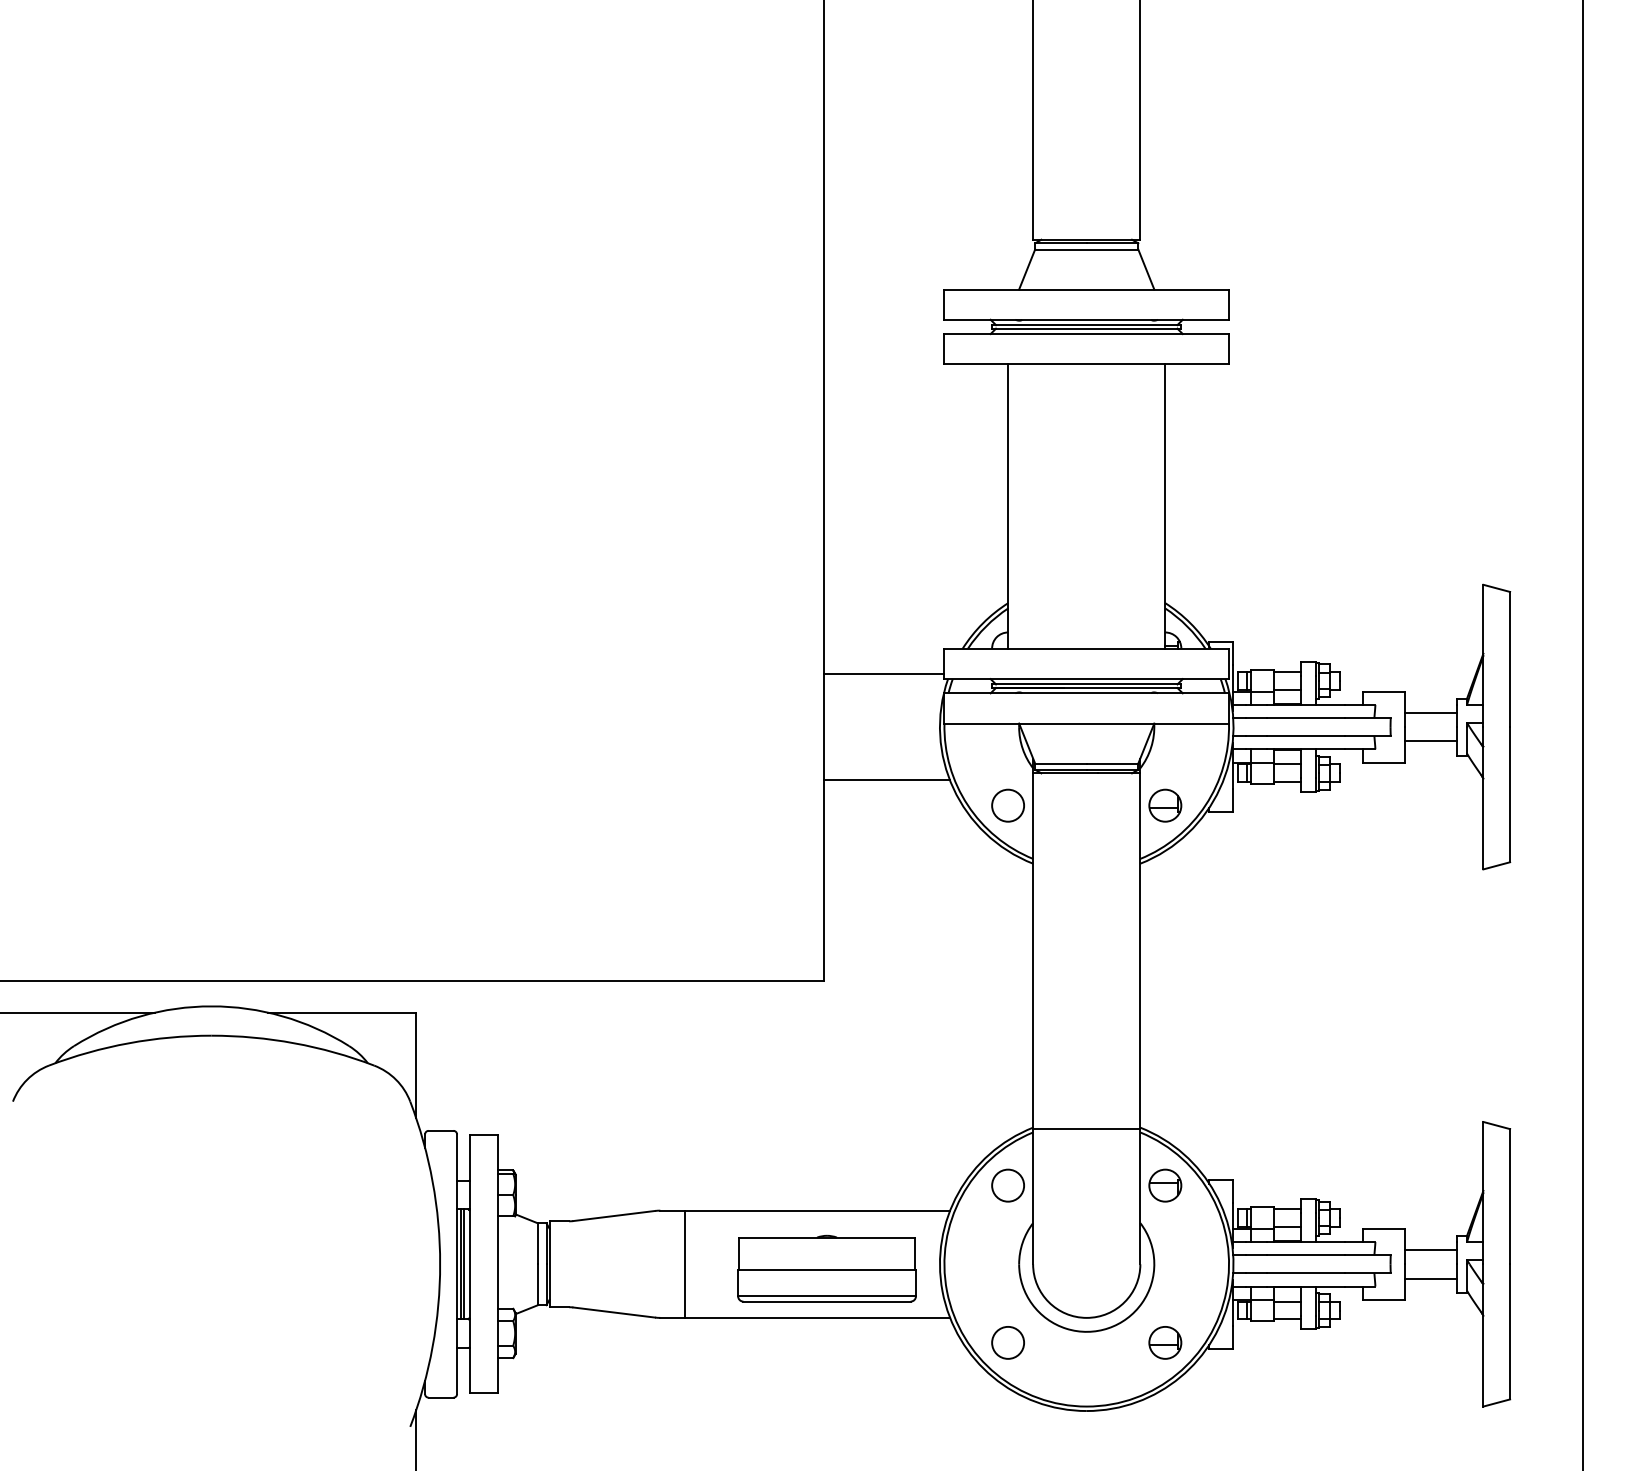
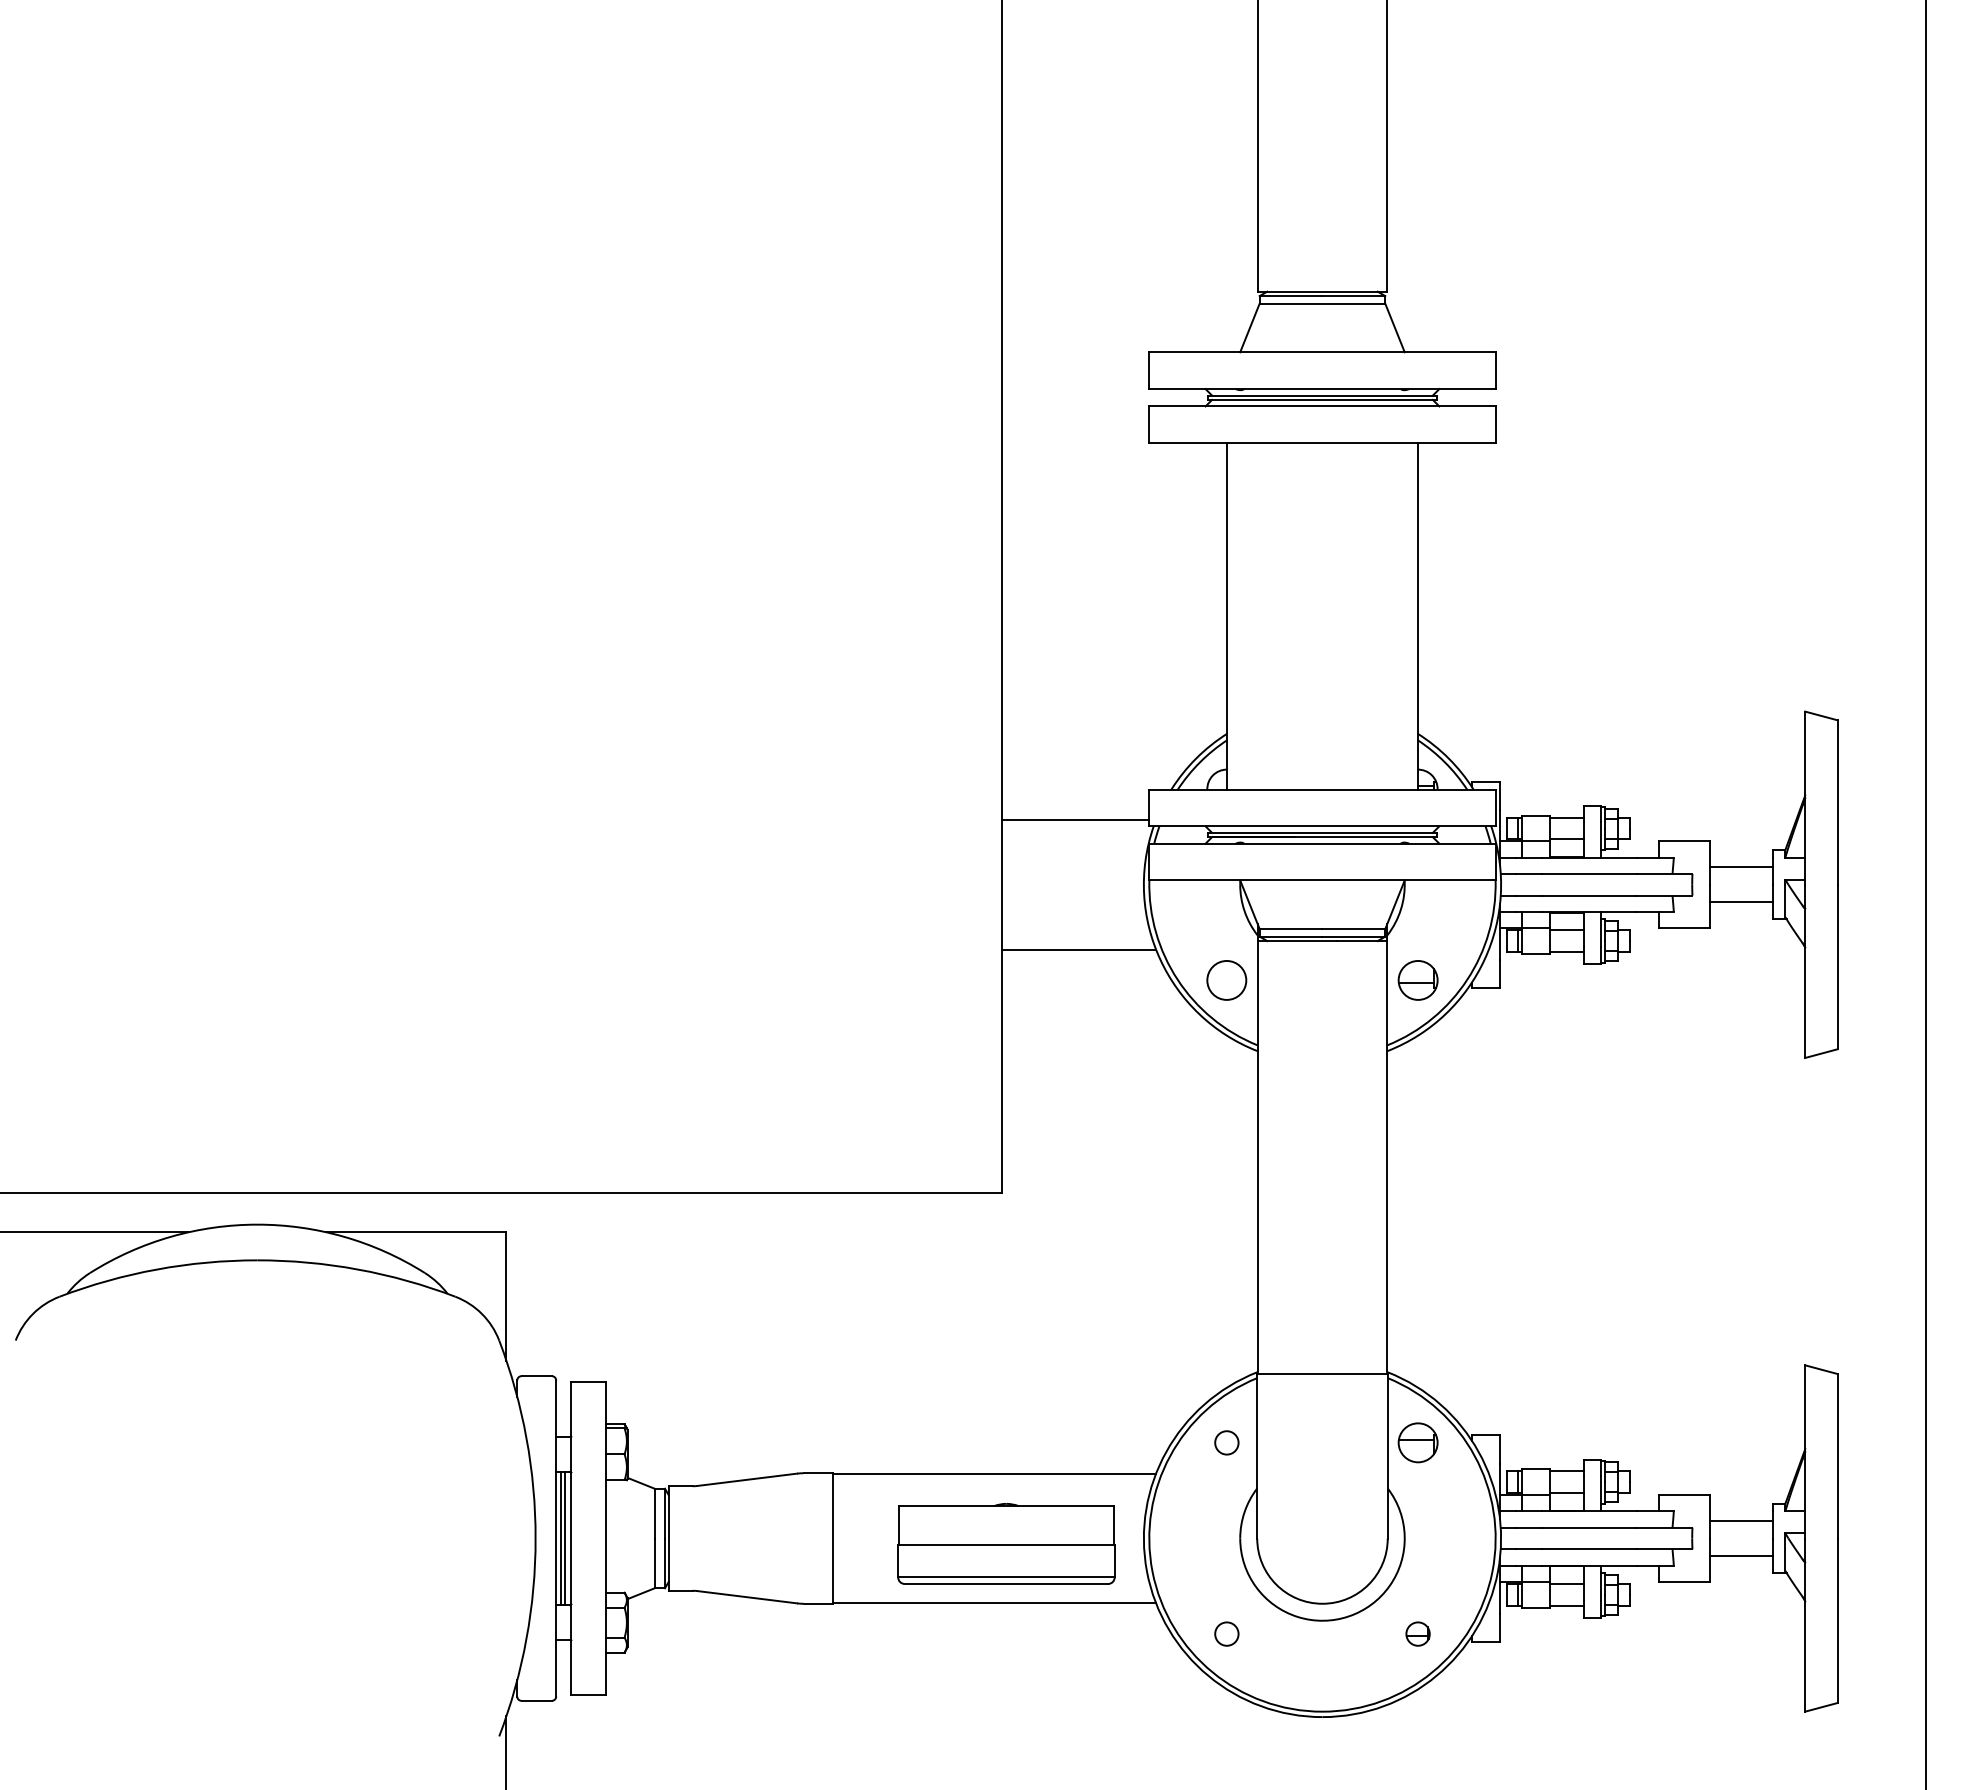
circle: (1007, 1185) -> (1226, 1442), size x0.6
circle: (1007, 1342) -> (1226, 1633), size x0.6
part: (1164, 1342) -> (1417, 1633), size x0.6

